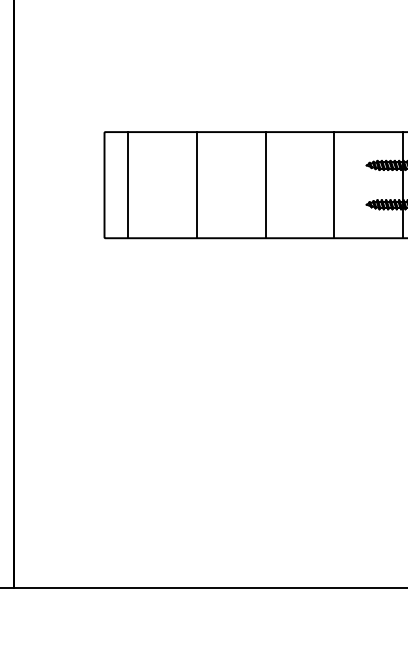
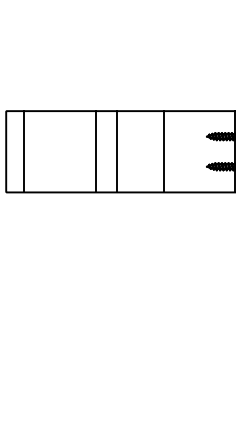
line: (196, 185) -> (95, 152), moved
line: (265, 185) -> (116, 152), moved
line: (334, 185) -> (163, 152), moved

